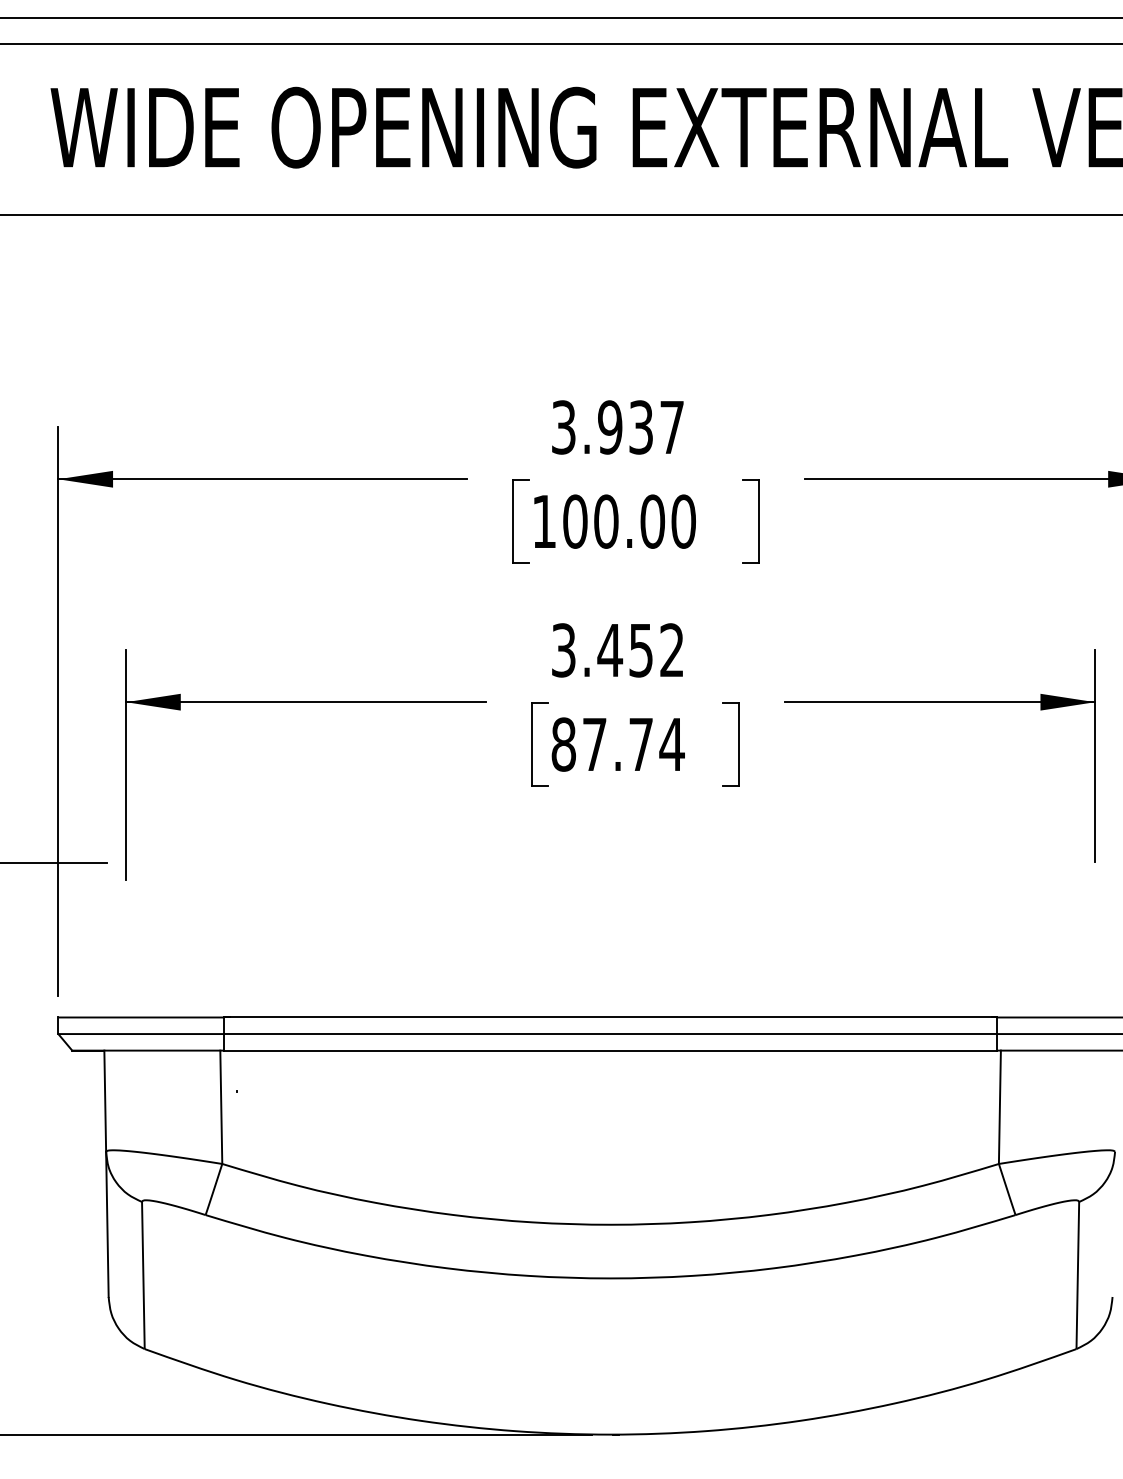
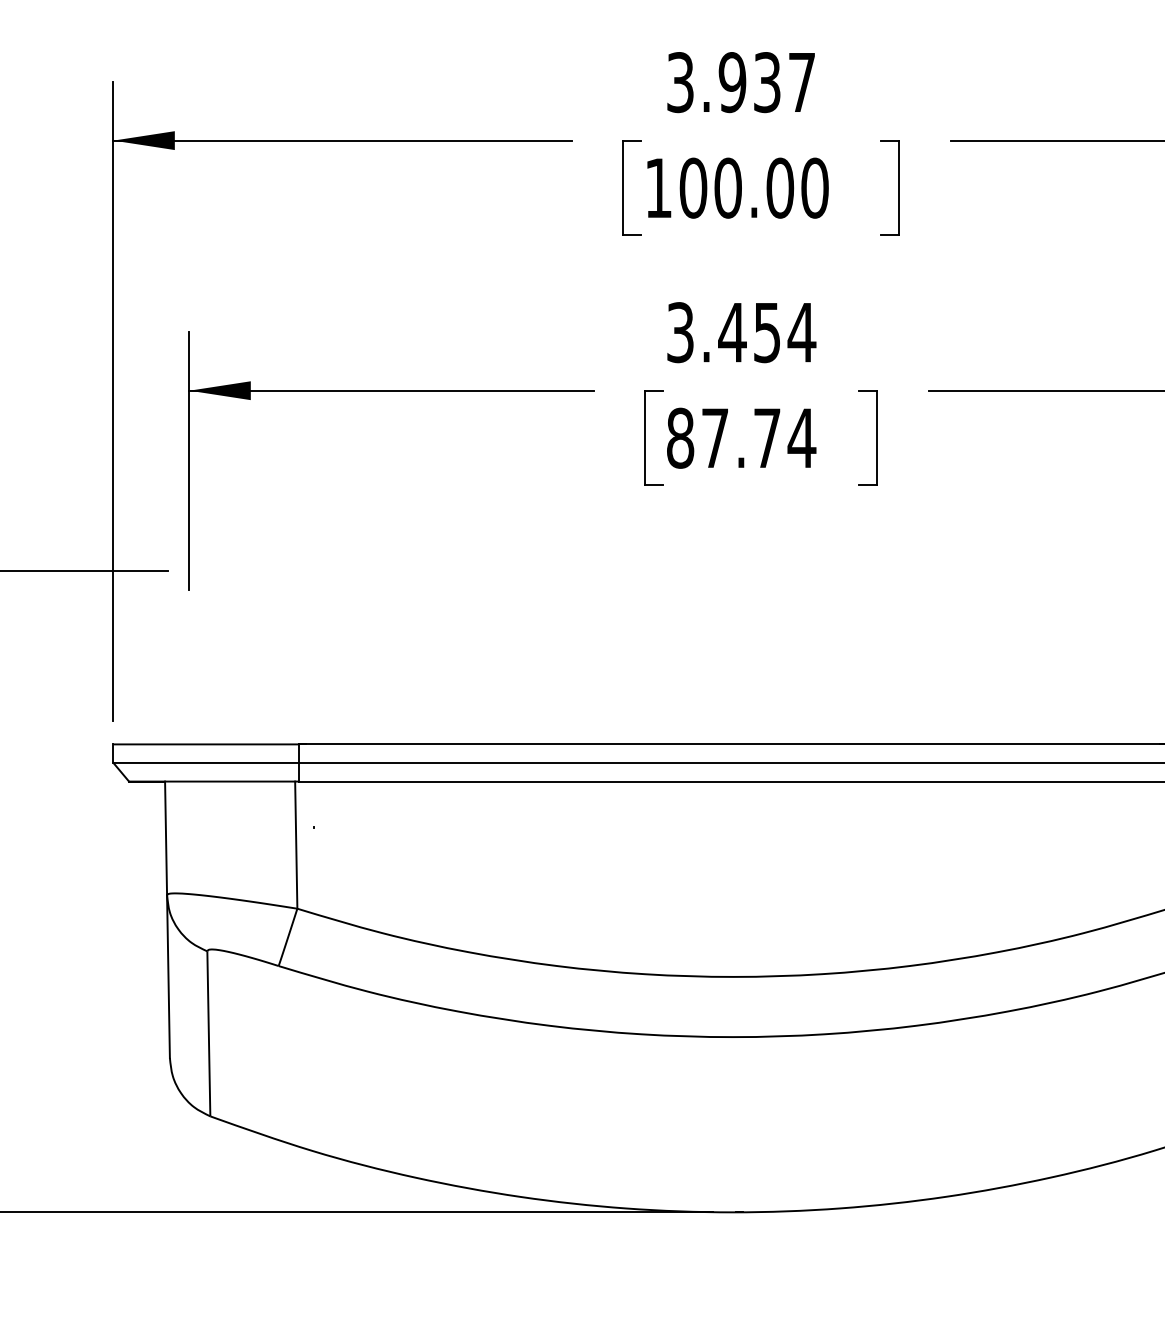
text: (671, 649) -> (801, 331), 3.452 -> 3.454

